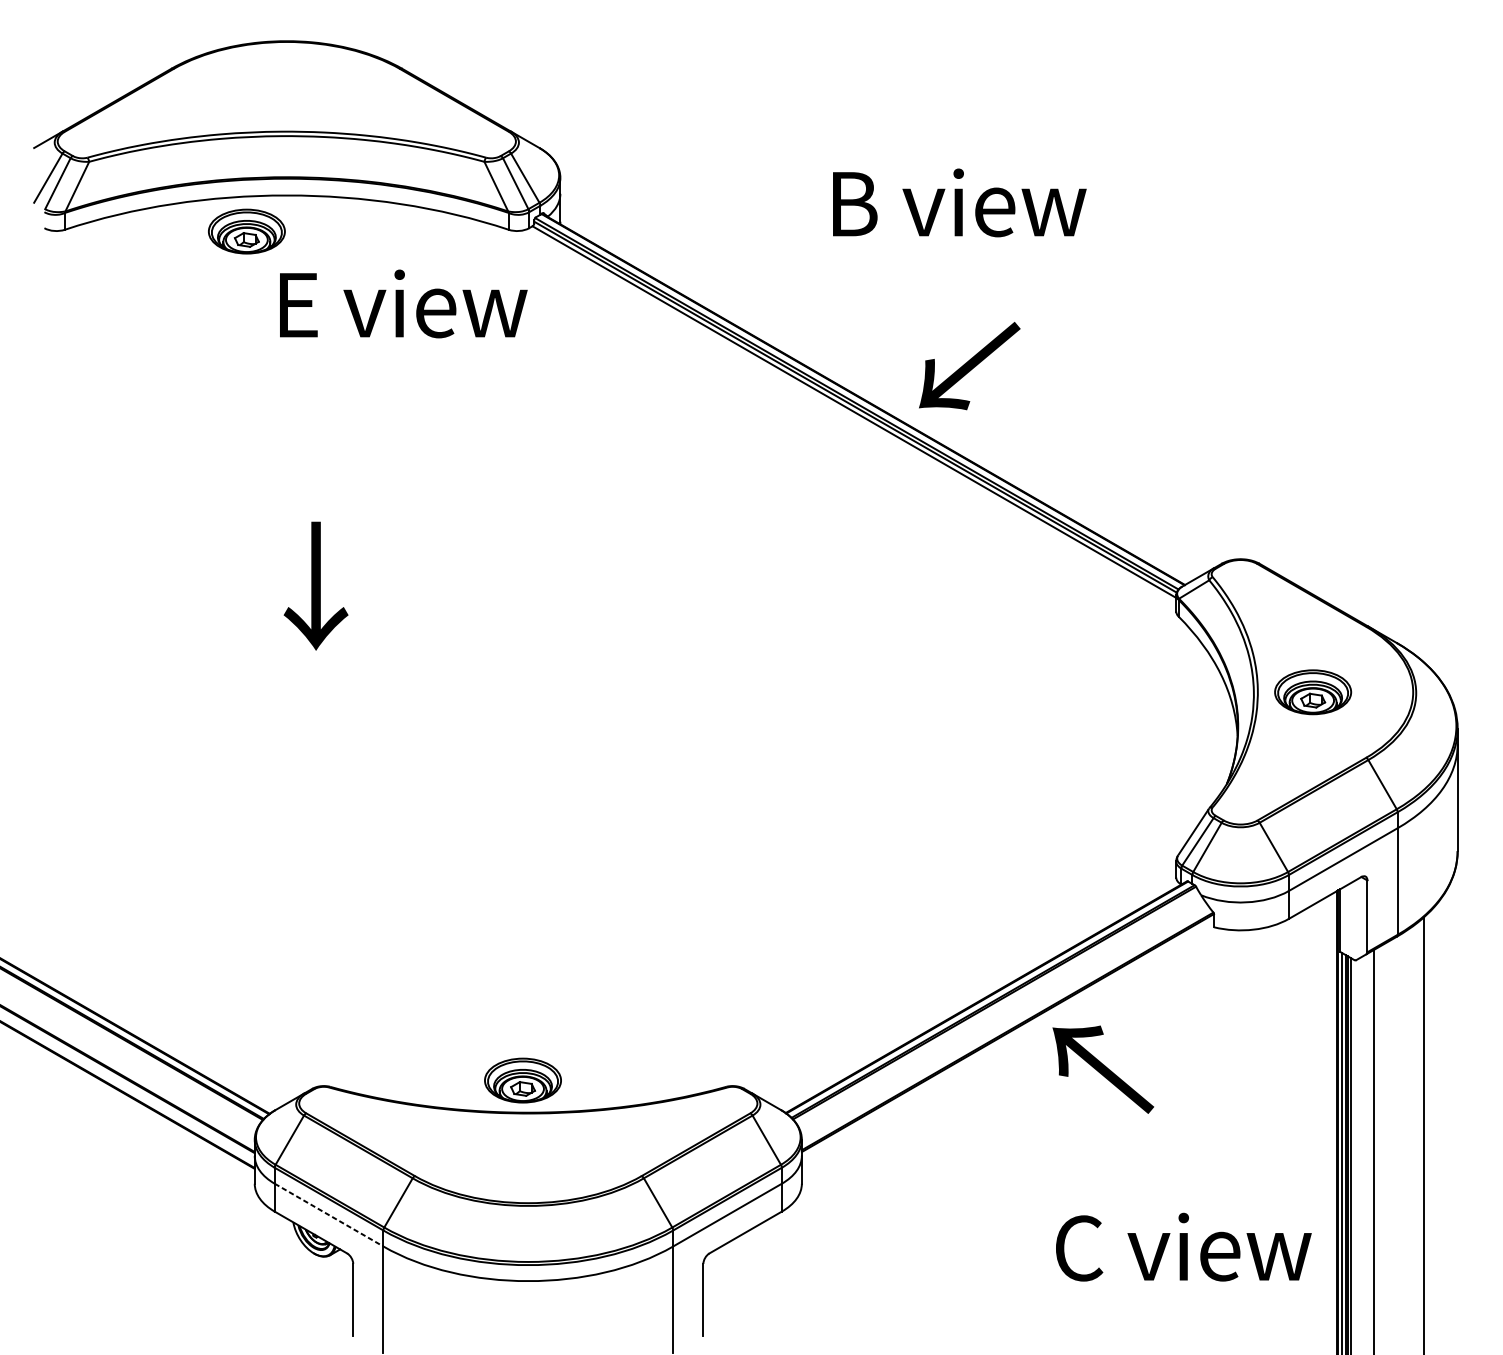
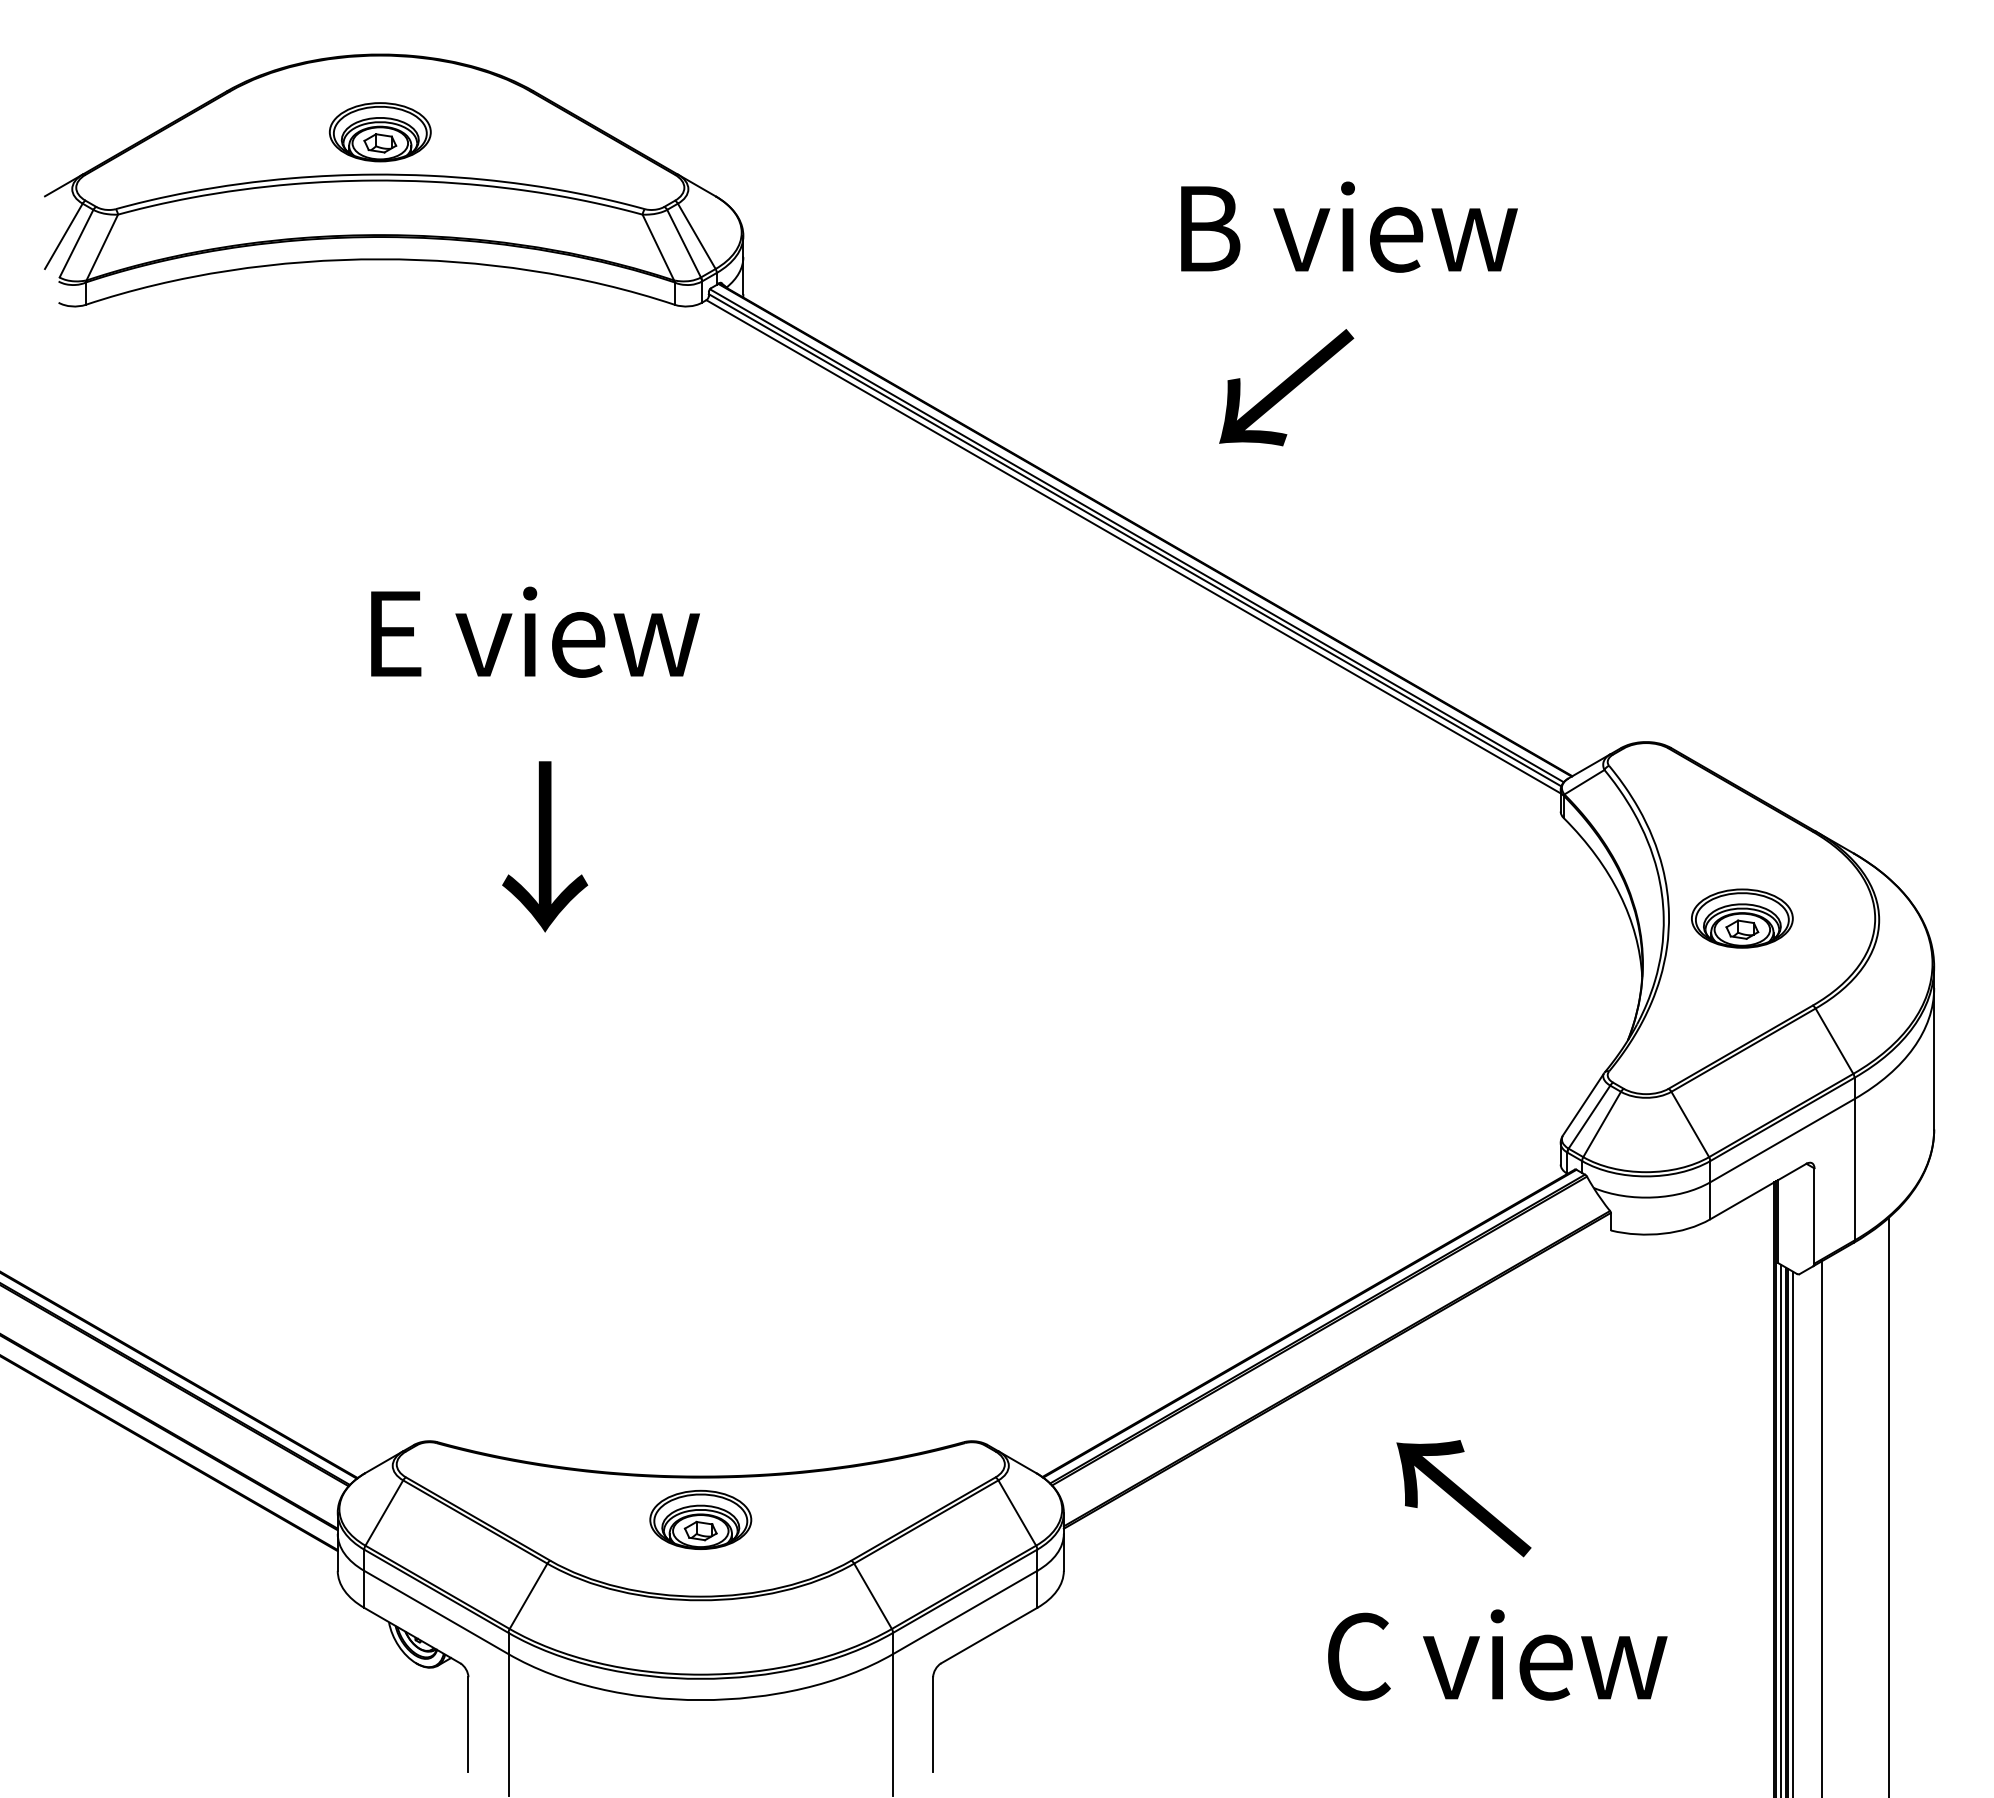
text: (959, 202) -> (1349, 226), moved
part: (247, 231) -> (380, 132), moved
text: (403, 303) -> (535, 631), moved
text: (969, 365) -> (1286, 387), moved
text: (316, 585) -> (545, 846), moved
text: (1103, 1069) -> (1463, 1498), moved
part: (522, 1080) -> (700, 1519), moved
line: (329, 1215) -> (436, 1612), dashed -> solid
text: (1183, 1246) -> (1497, 1654), moved

